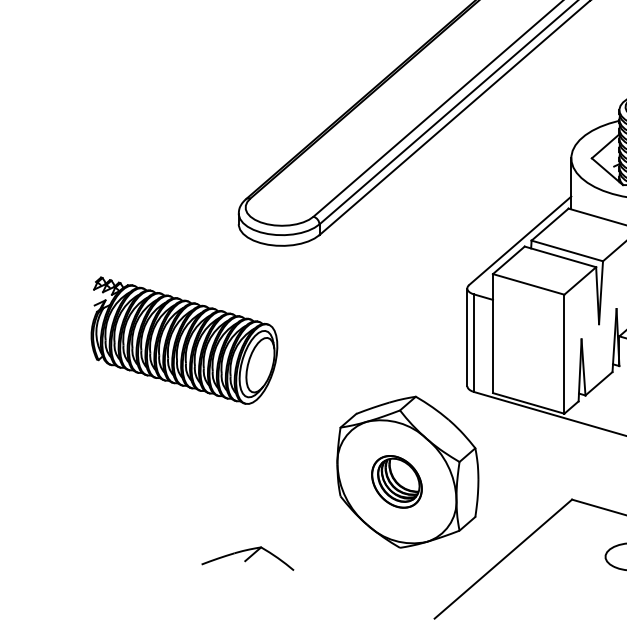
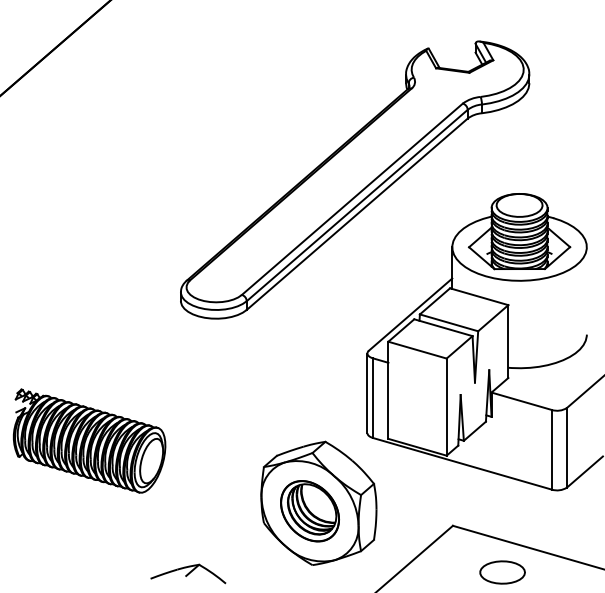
part: (184, 339) -> (89, 440), moved
part: (396, 482) -> (309, 511), size x1.43

